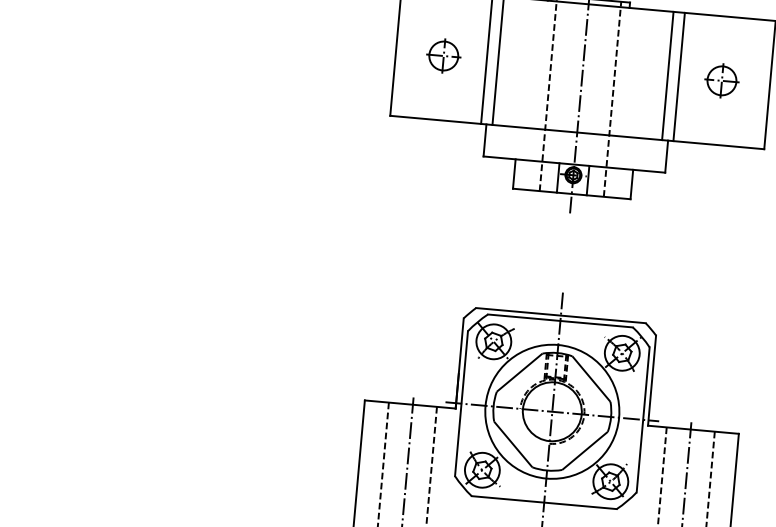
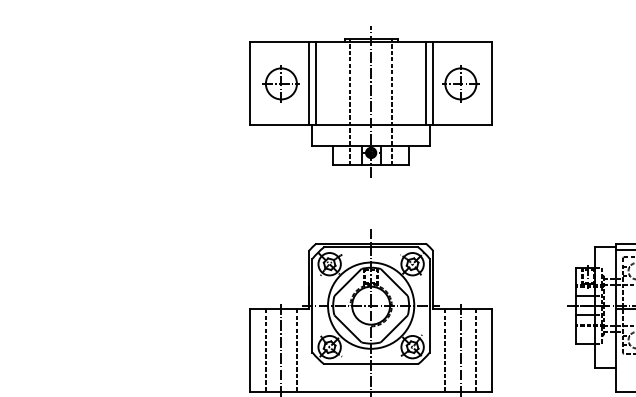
part: (442, 55) -> (280, 83), size x1.67
part: (721, 80) -> (460, 83), size x1.67

